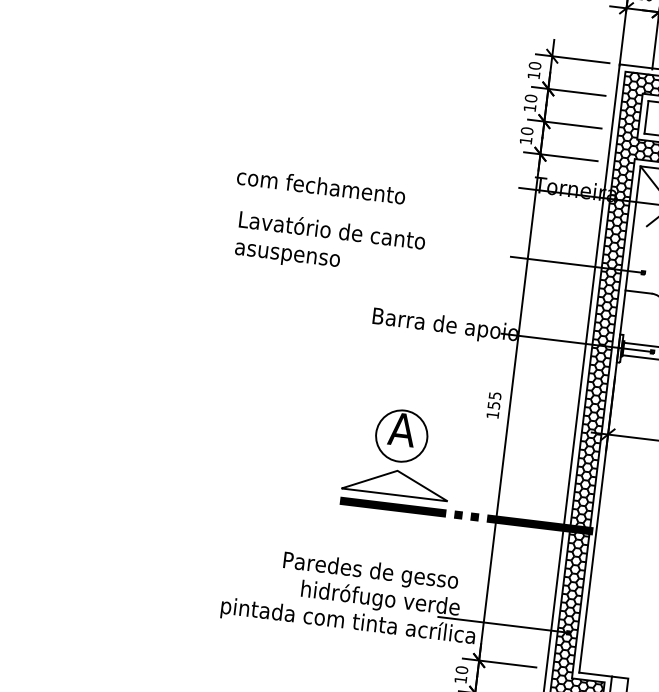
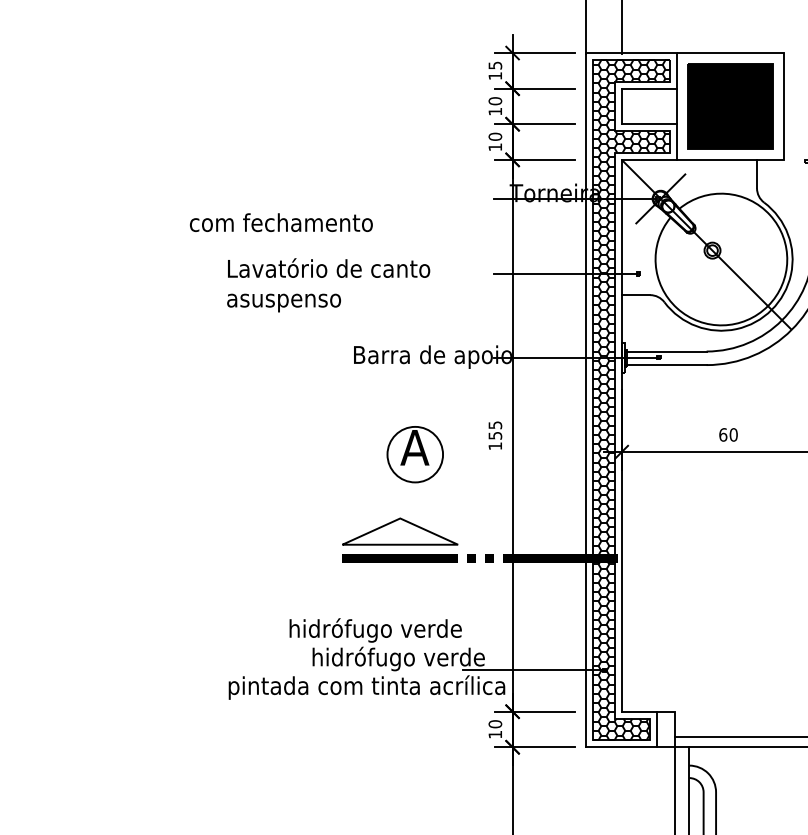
text: (535, 65) -> (495, 65), 10 -> 15
text: (330, 245) -> (328, 285), moved
part: (401, 435) -> (414, 454), moved
text: (370, 571) -> (384, 630), Paredes de gesso -> hidrófugo verde

